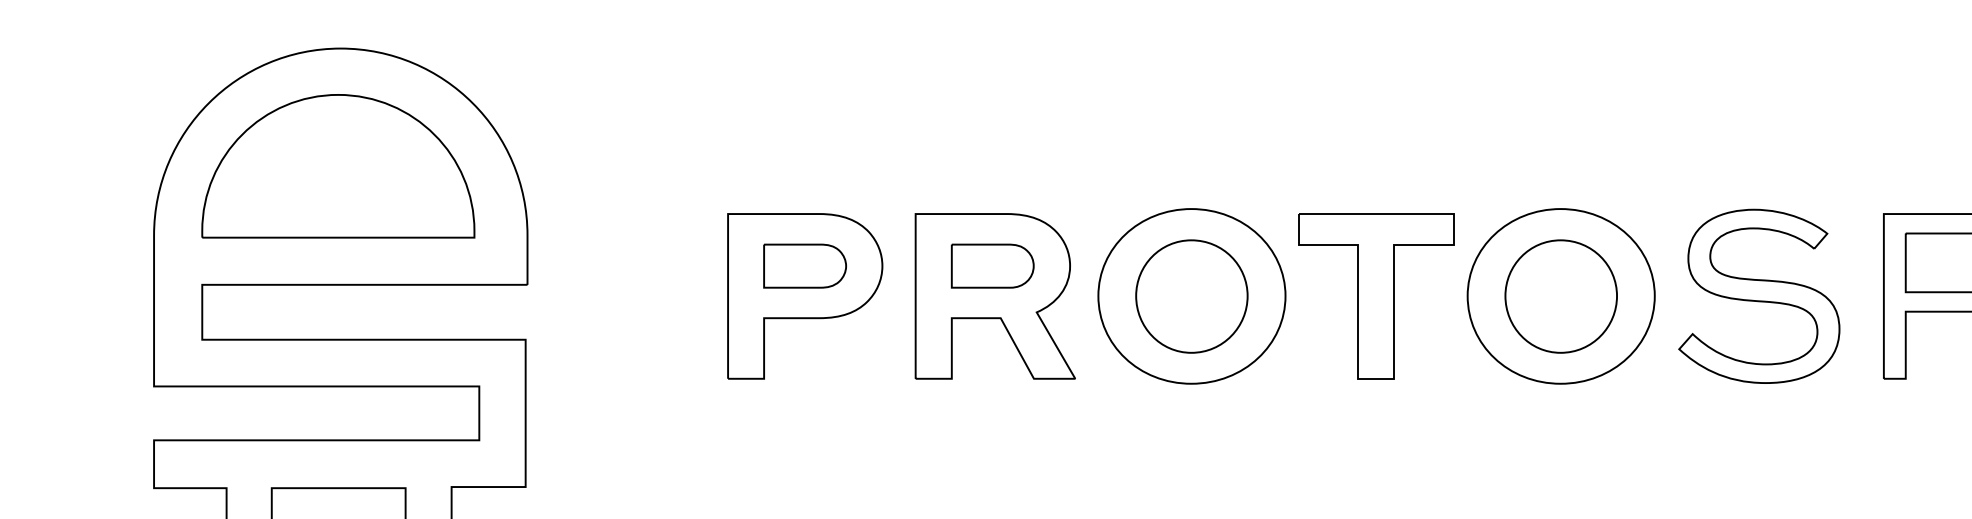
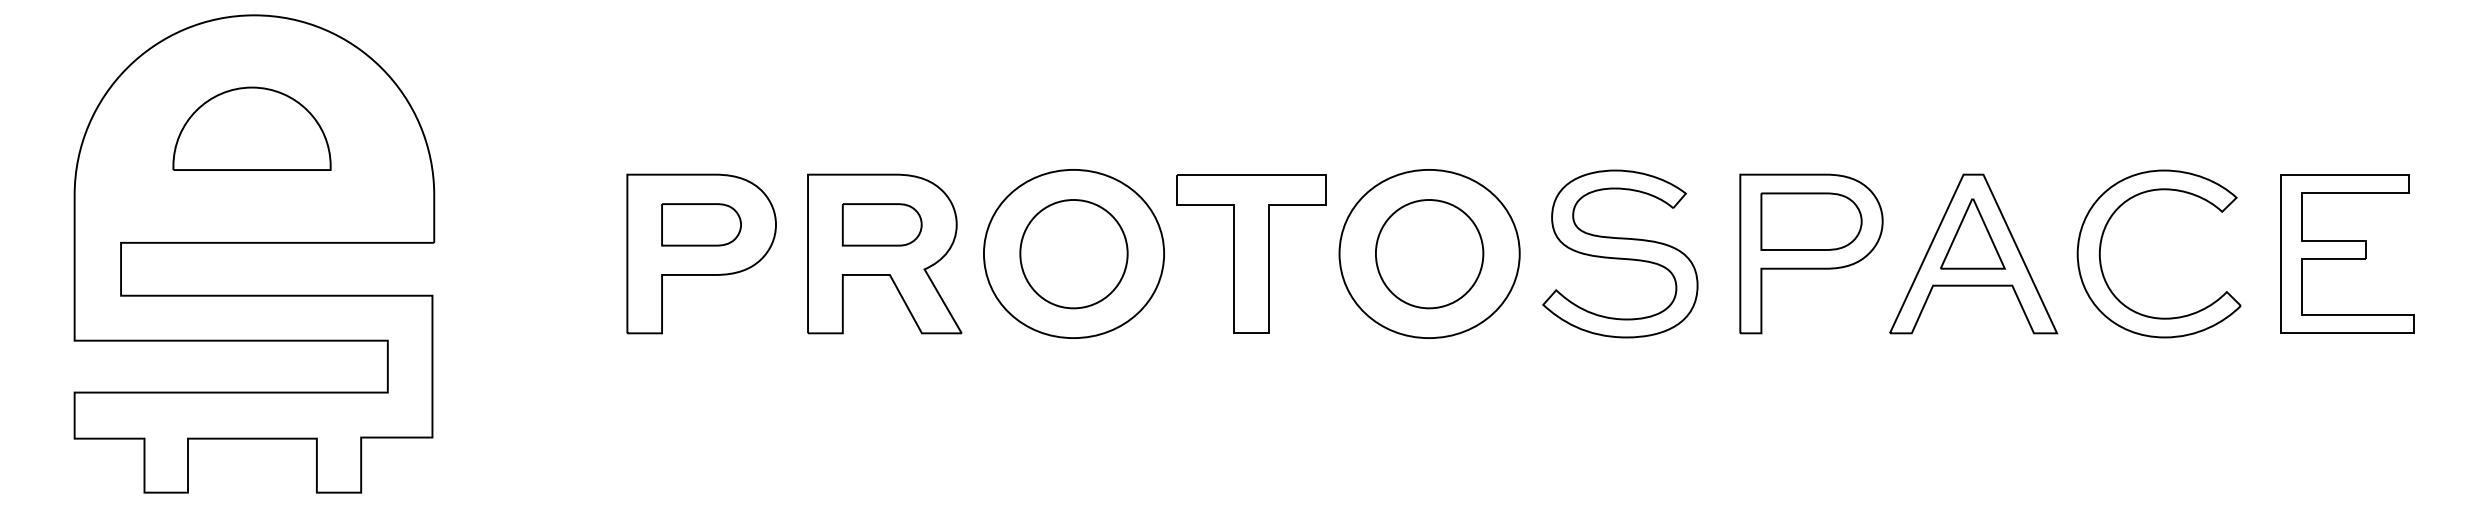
part: (337, 166) -> (251, 128), size x0.6

